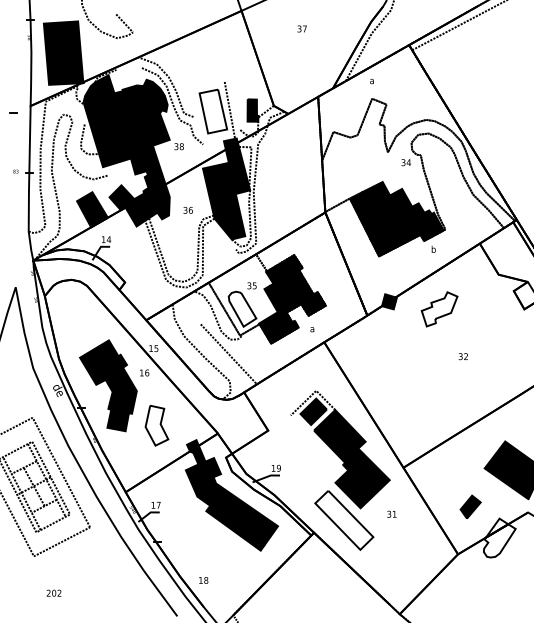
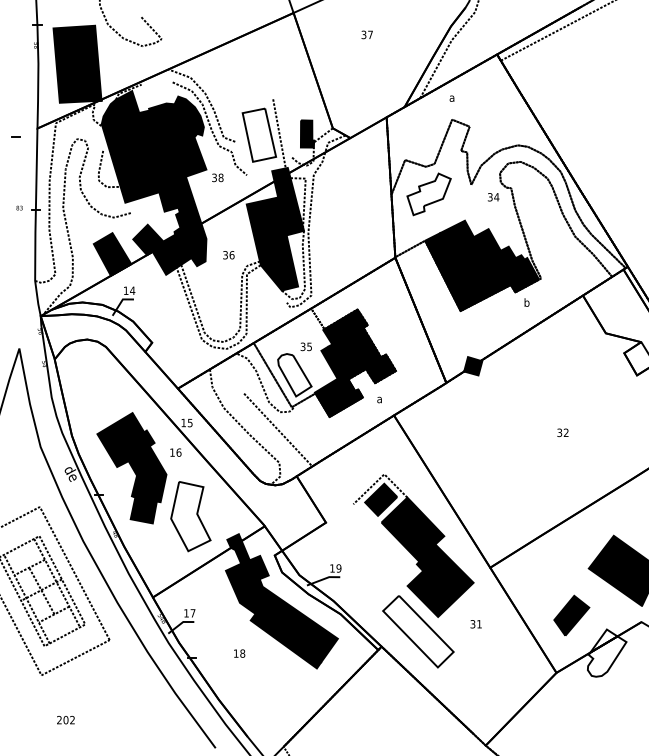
part: (439, 309) -> (428, 194), moved
part: (156, 425) -> (190, 516), size x1.43
part: (470, 506) -> (571, 614), size x1.43
text: (203, 580) -> (239, 653), moved

